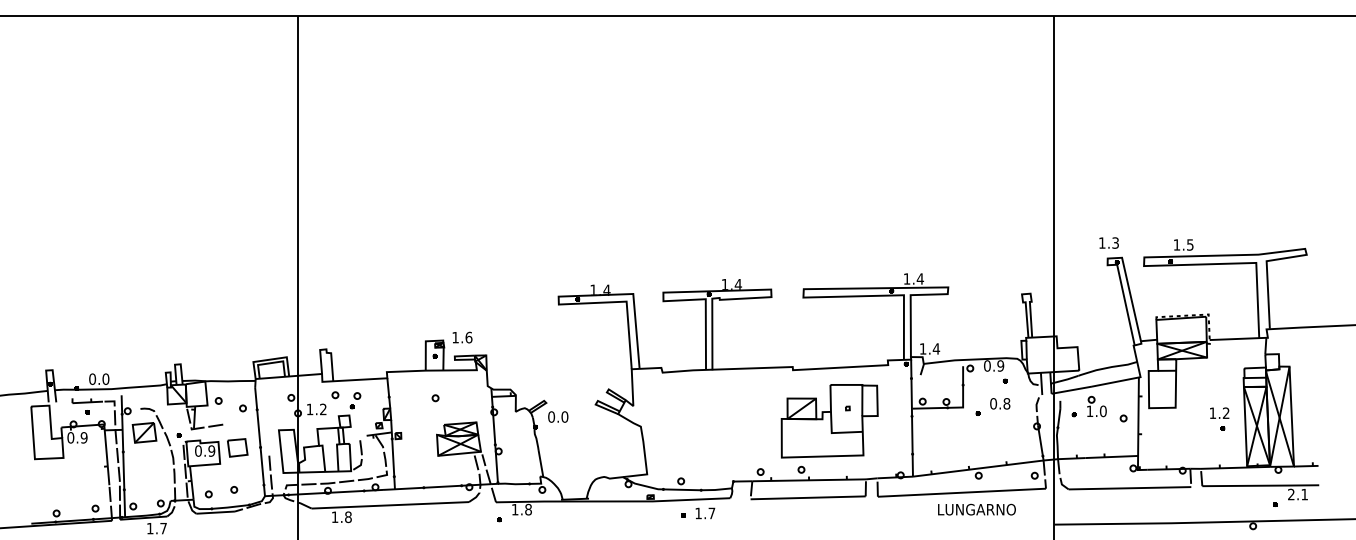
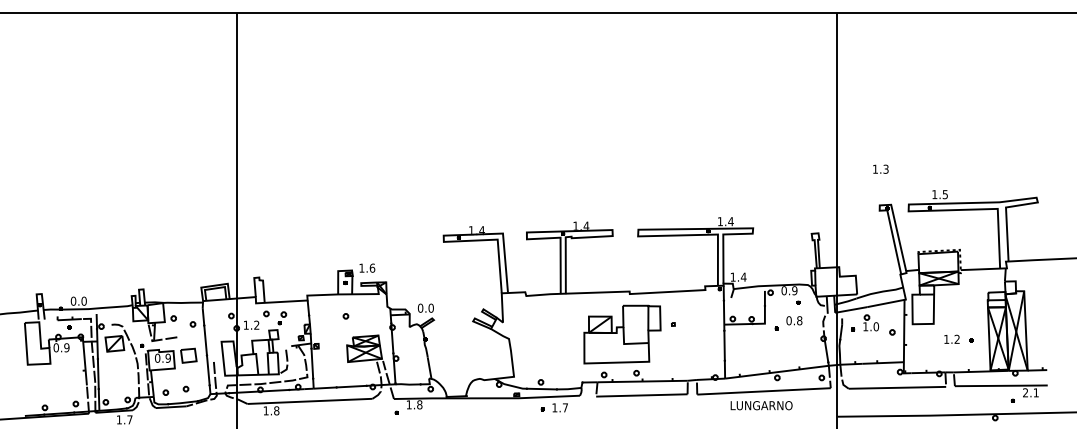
text: (1108, 242) -> (880, 168), moved
text: (1219, 412) -> (951, 338), moved
text: (558, 416) -> (426, 307), moved
part: (829, 421) -> (622, 334), moved
text: (976, 509) -> (761, 405), moved

